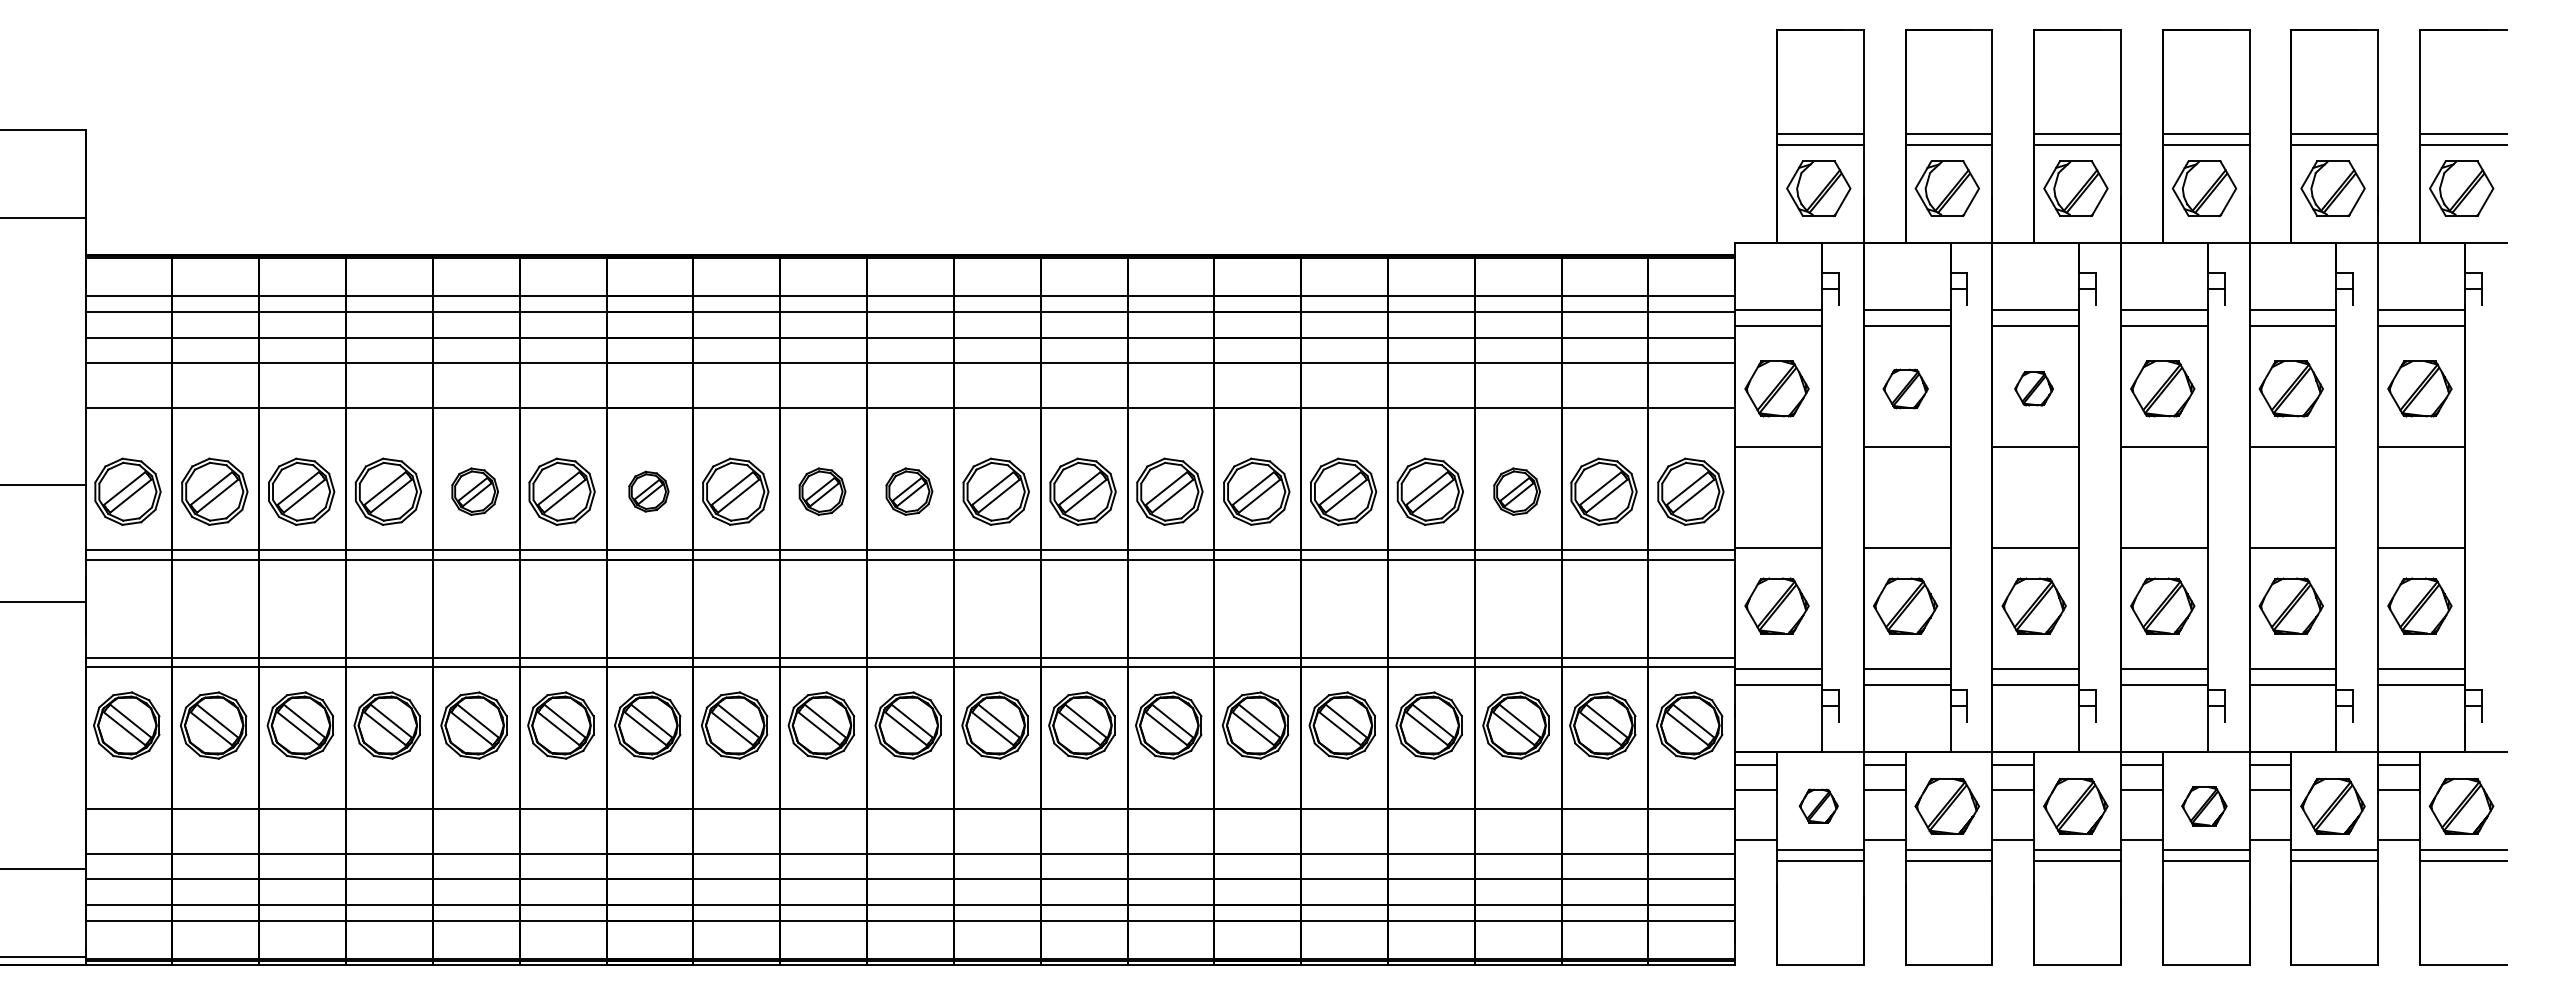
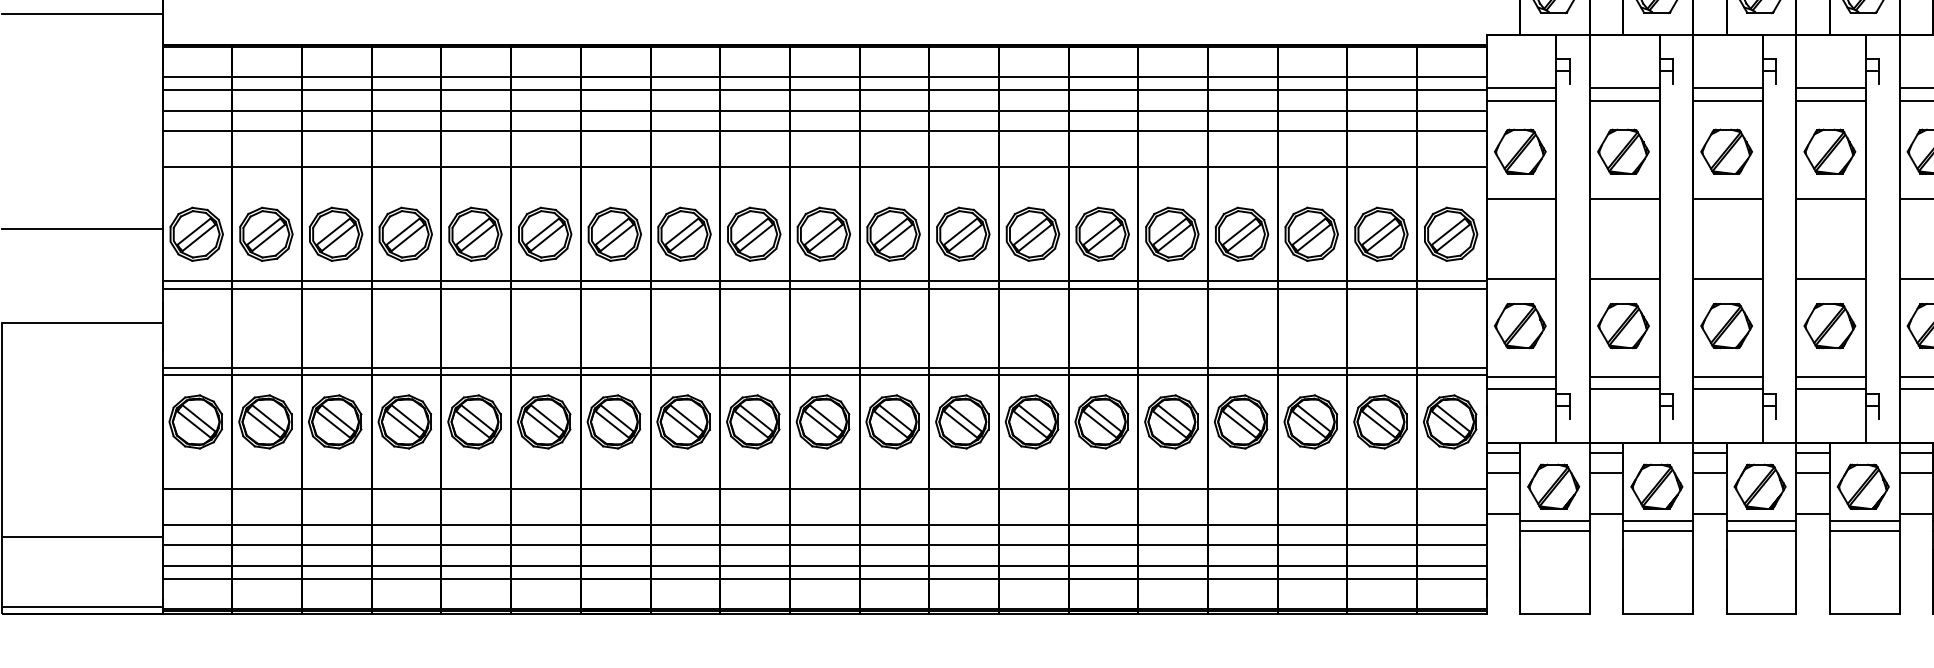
part: (1905, 388) -> (1623, 151), size x1.43
part: (2033, 388) -> (1726, 151), size x1.67
part: (474, 491) -> (474, 234), size x1.43
part: (648, 491) -> (614, 234), size x1.67
part: (822, 491) -> (754, 234), size x1.43
part: (909, 491) -> (823, 234), size x1.43
part: (1516, 491) -> (1311, 234), size x1.43
part: (1818, 805) -> (1553, 486), size x1.67
part: (2204, 805) -> (1863, 486), size x1.43

